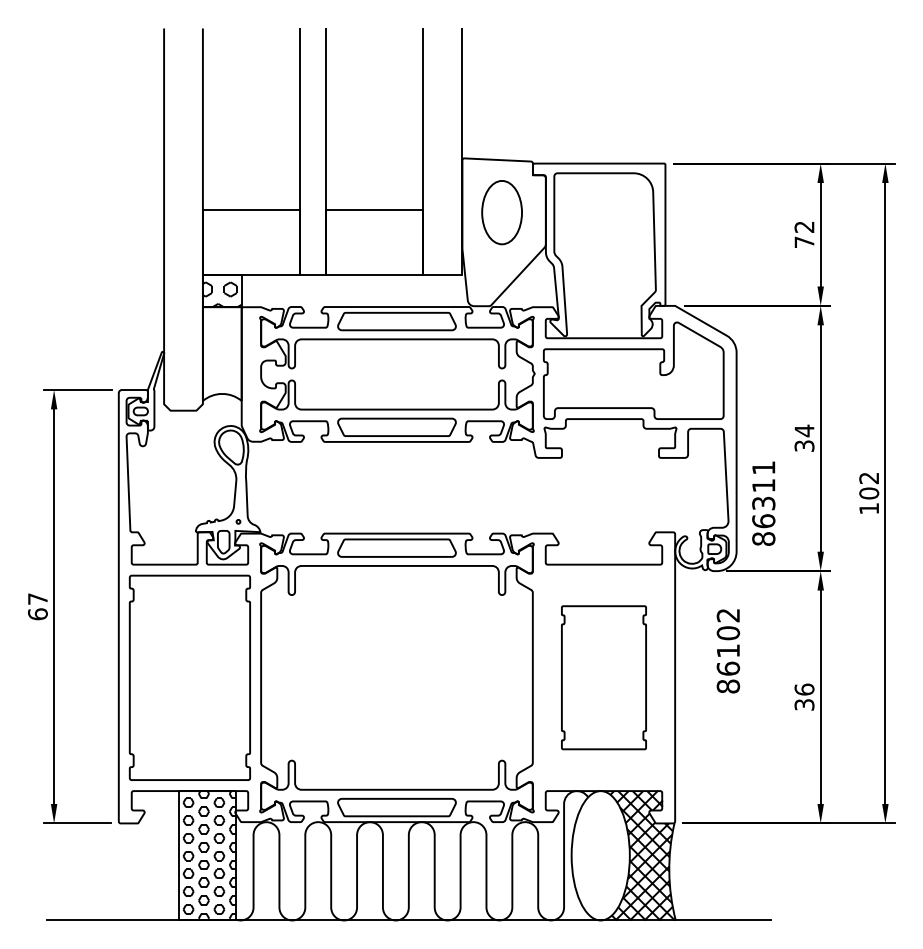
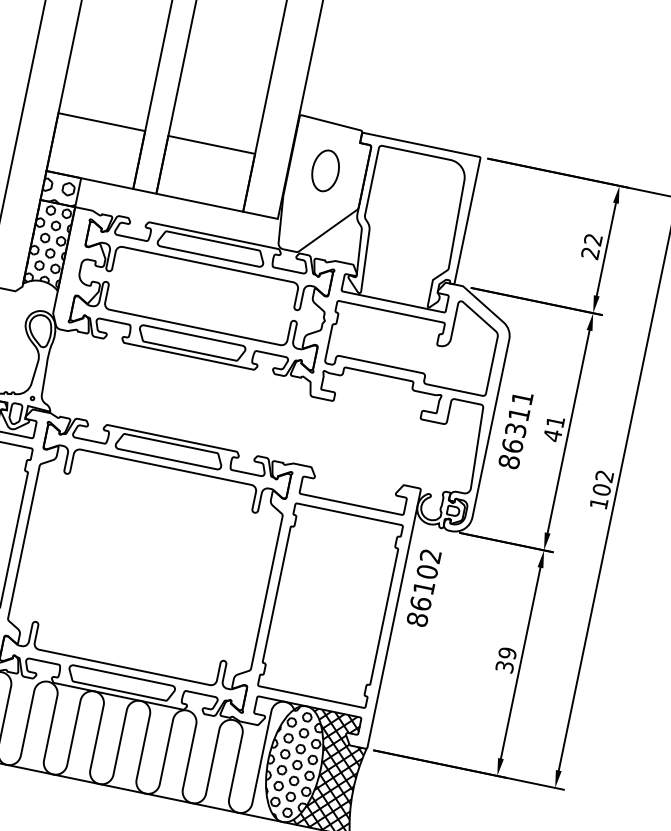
part: (502, 212) -> (325, 170), size x0.71
text: (804, 242) -> (590, 253), 72 -> 22
hatch: (221, 354) -> (48, 245), added
text: (804, 438) -> (554, 428), 34 -> 41
text: (763, 503) -> (515, 430), moved
text: (728, 651) -> (424, 588), moved
part: (603, 677) -> (330, 605), size x1.43
text: (804, 689) -> (507, 653), 36 -> 39
hatch: (600, 855) -> (294, 763), added

